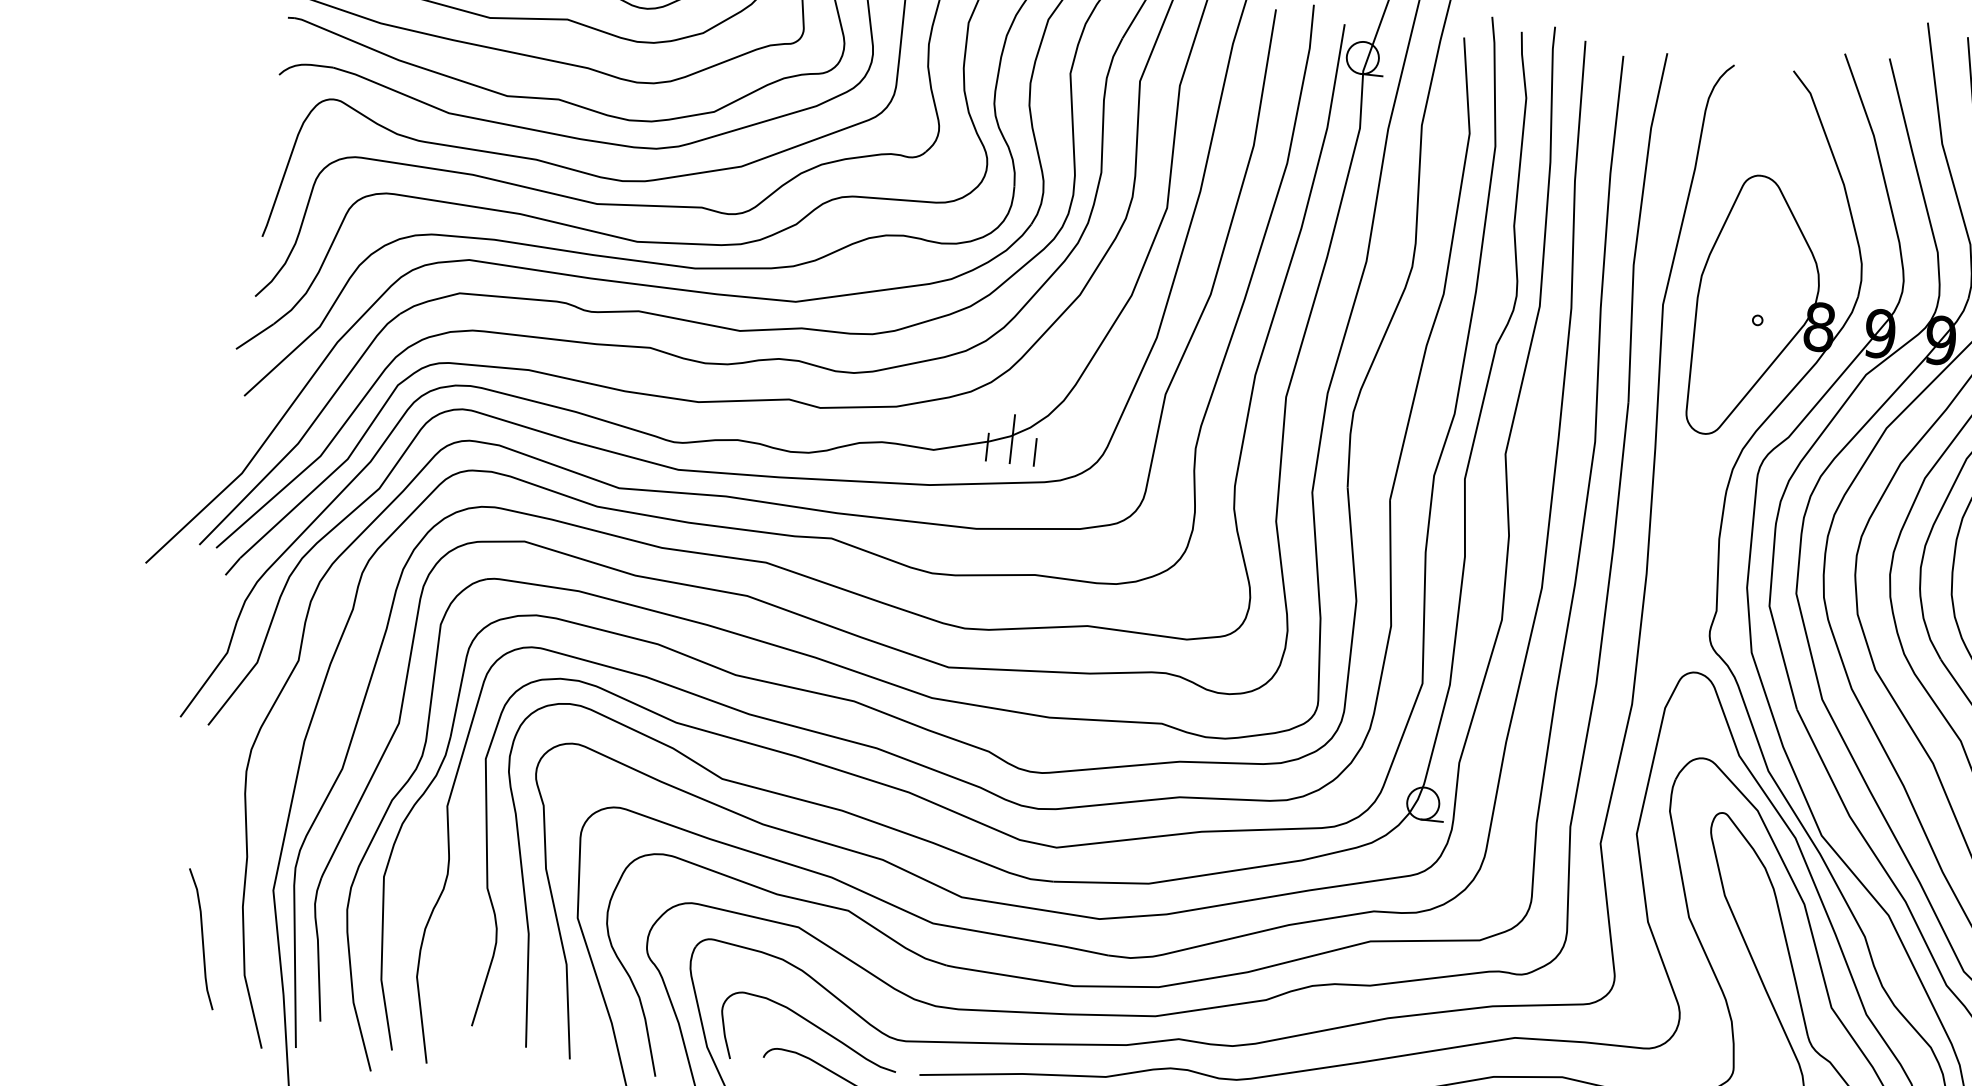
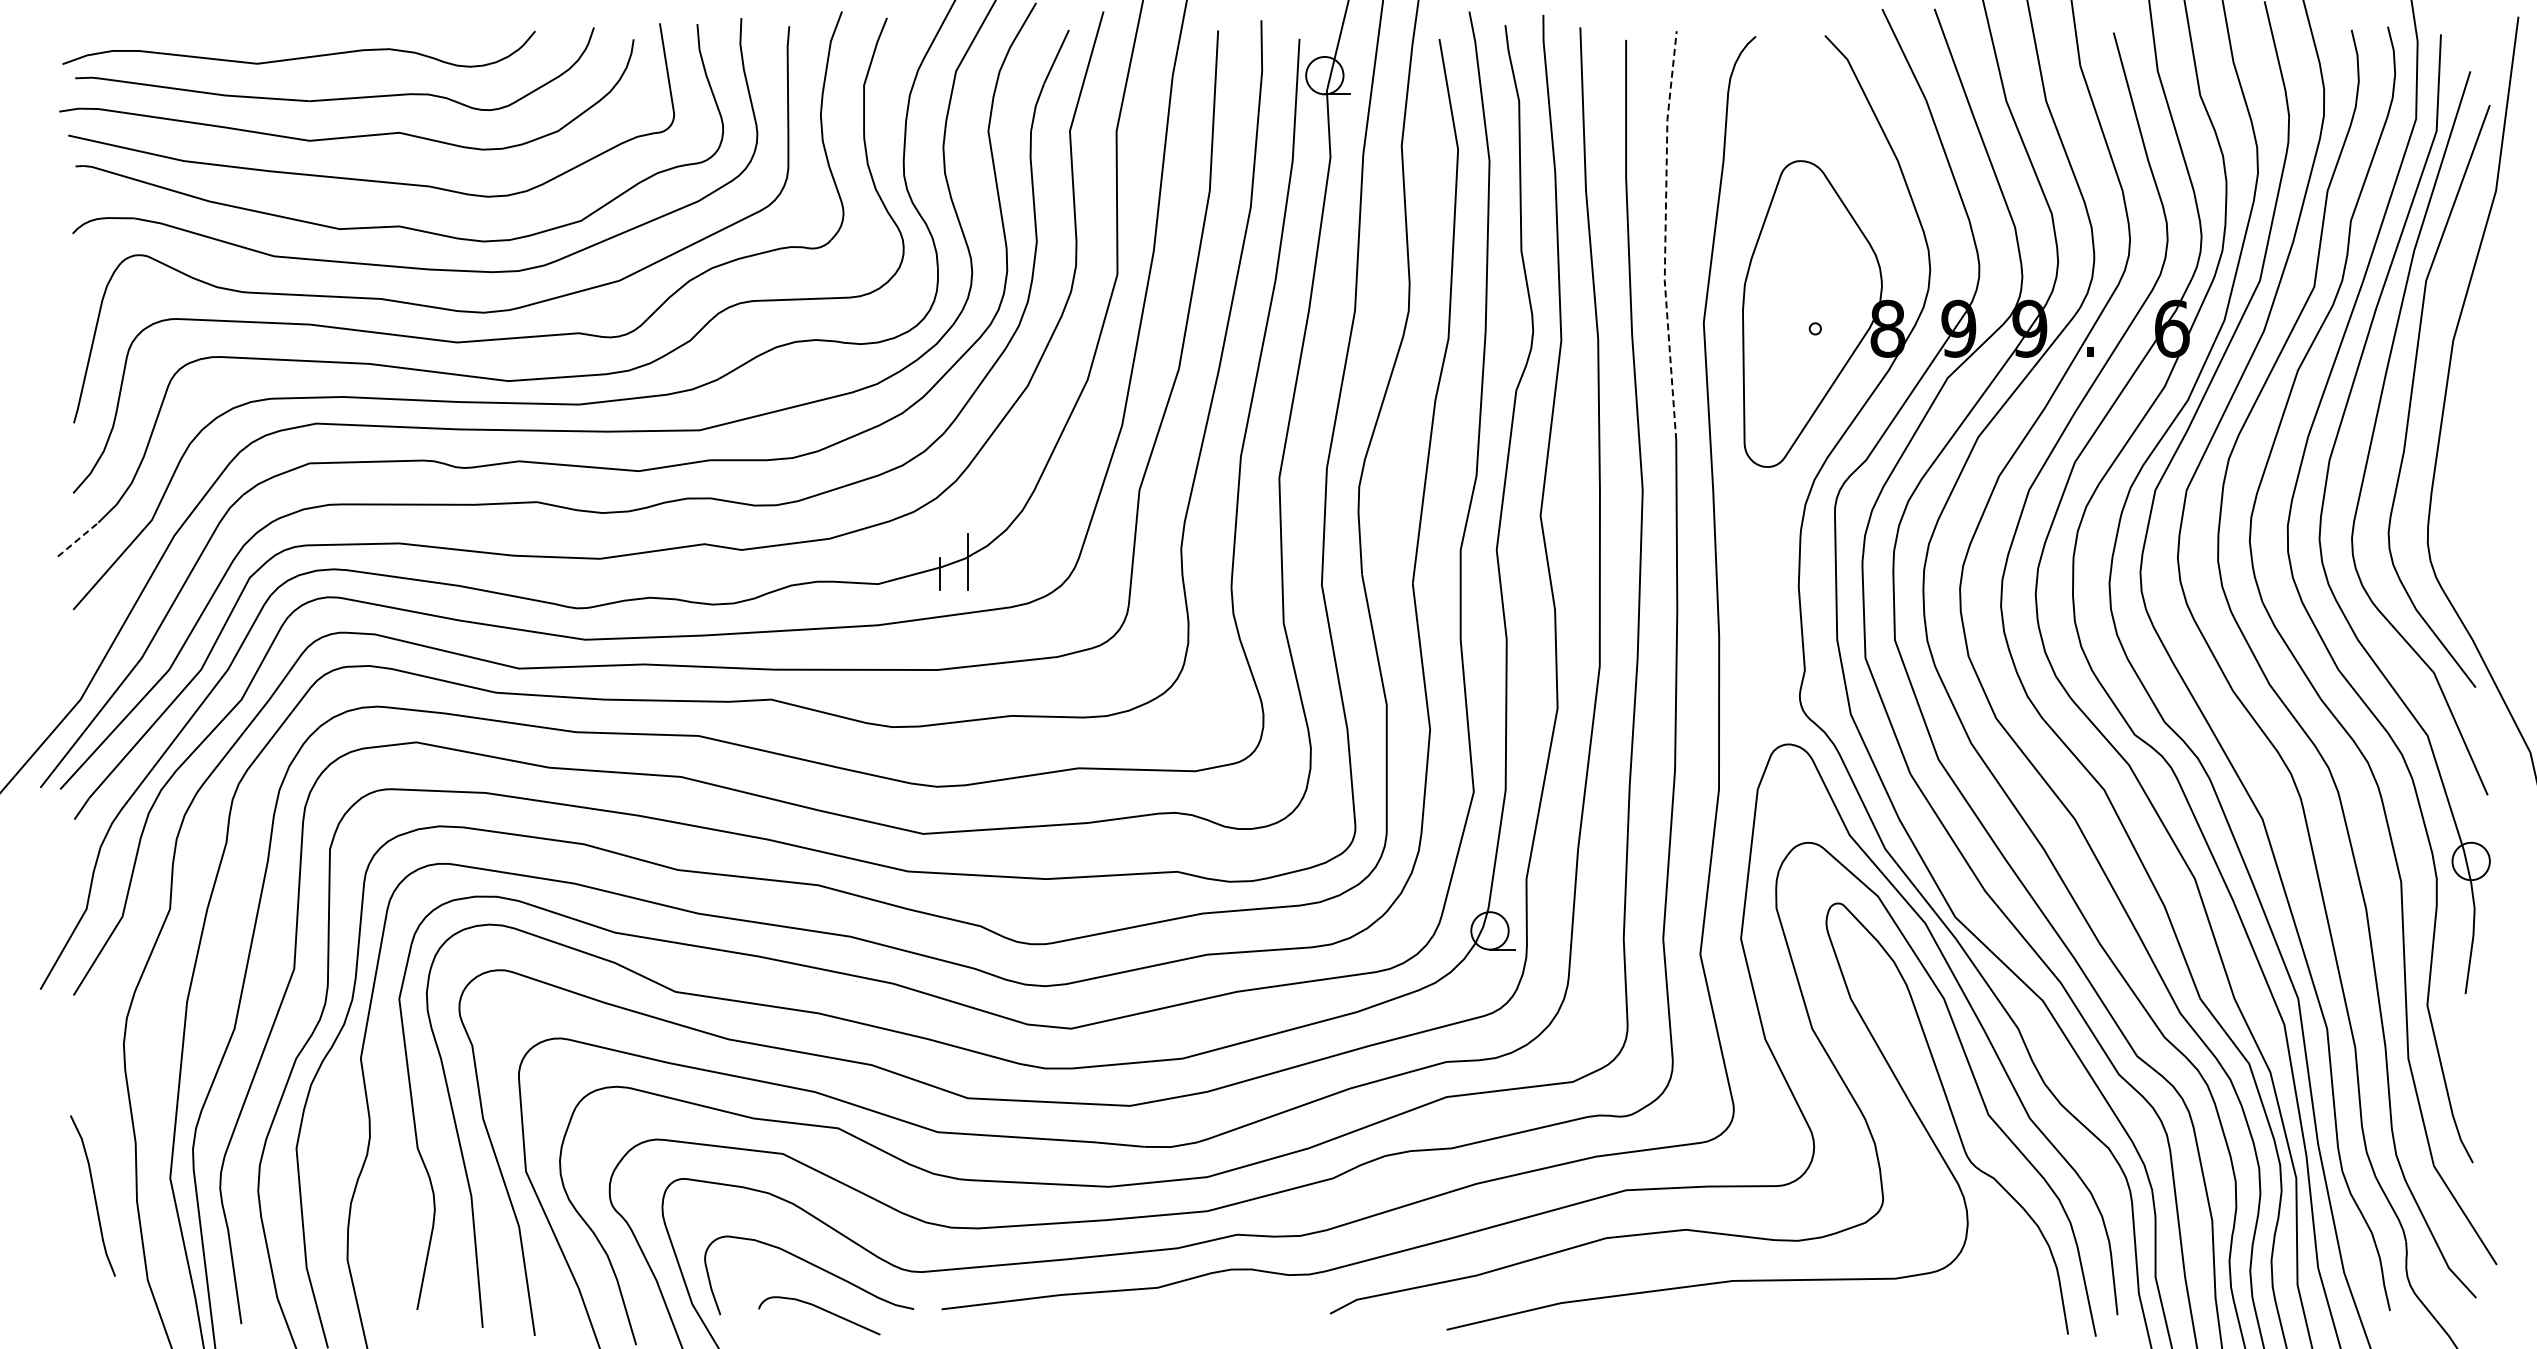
line: (1638, 225) -> (1665, 234), solid -> dashed
line: (255, 336) -> (78, 539), solid -> dashed
line: (1035, 452) -> (996, 573), removed
curve: (201, 938) -> (93, 1195), moved

